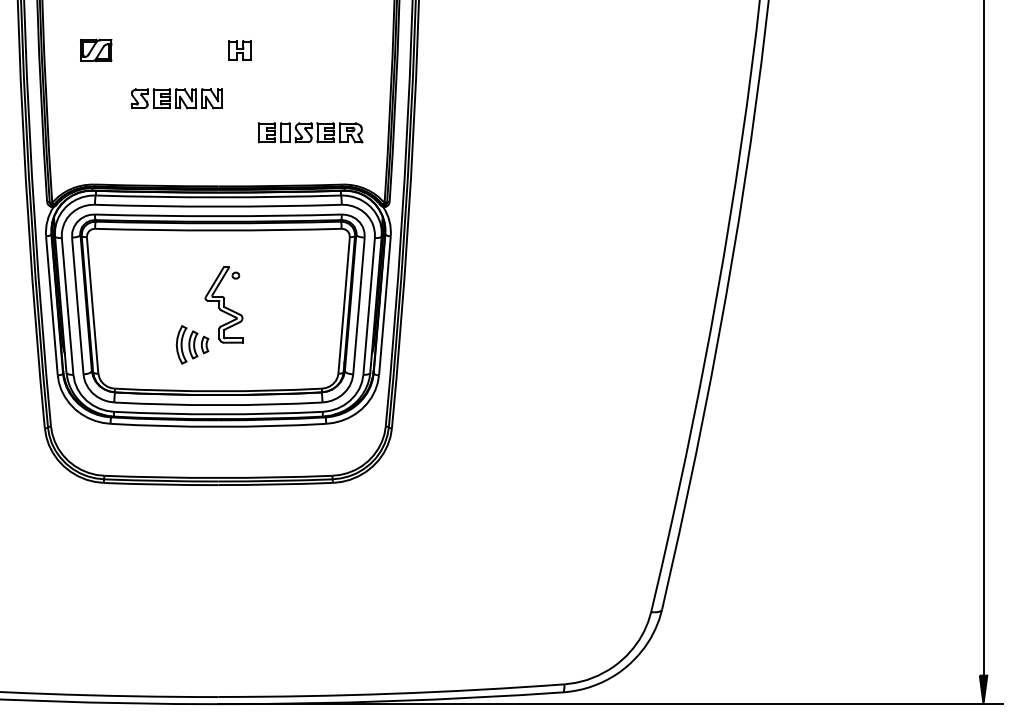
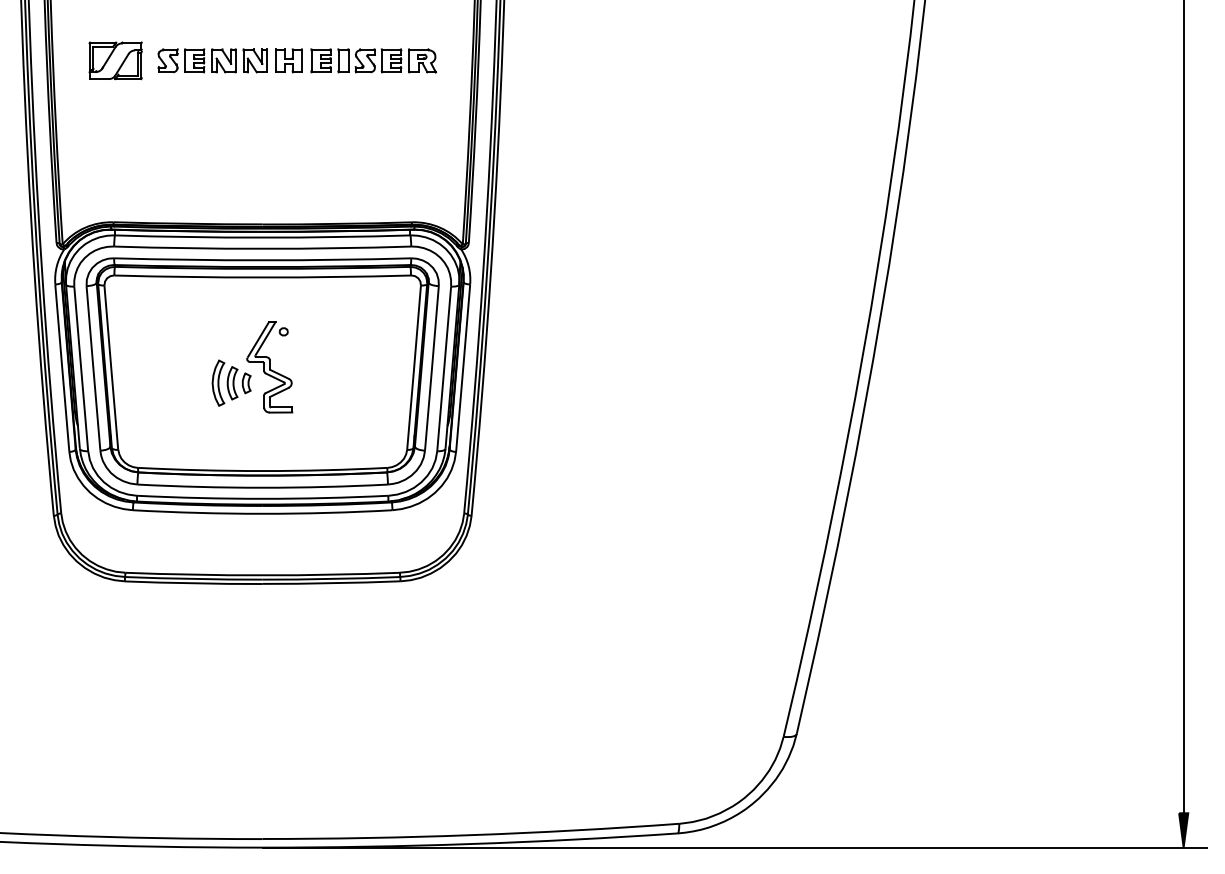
part: (96, 50) -> (115, 60), size x1.43
part: (176, 98) -> (212, 60), moved
part: (310, 132) -> (373, 60), moved
part: (192, 344) -> (231, 382), moved

